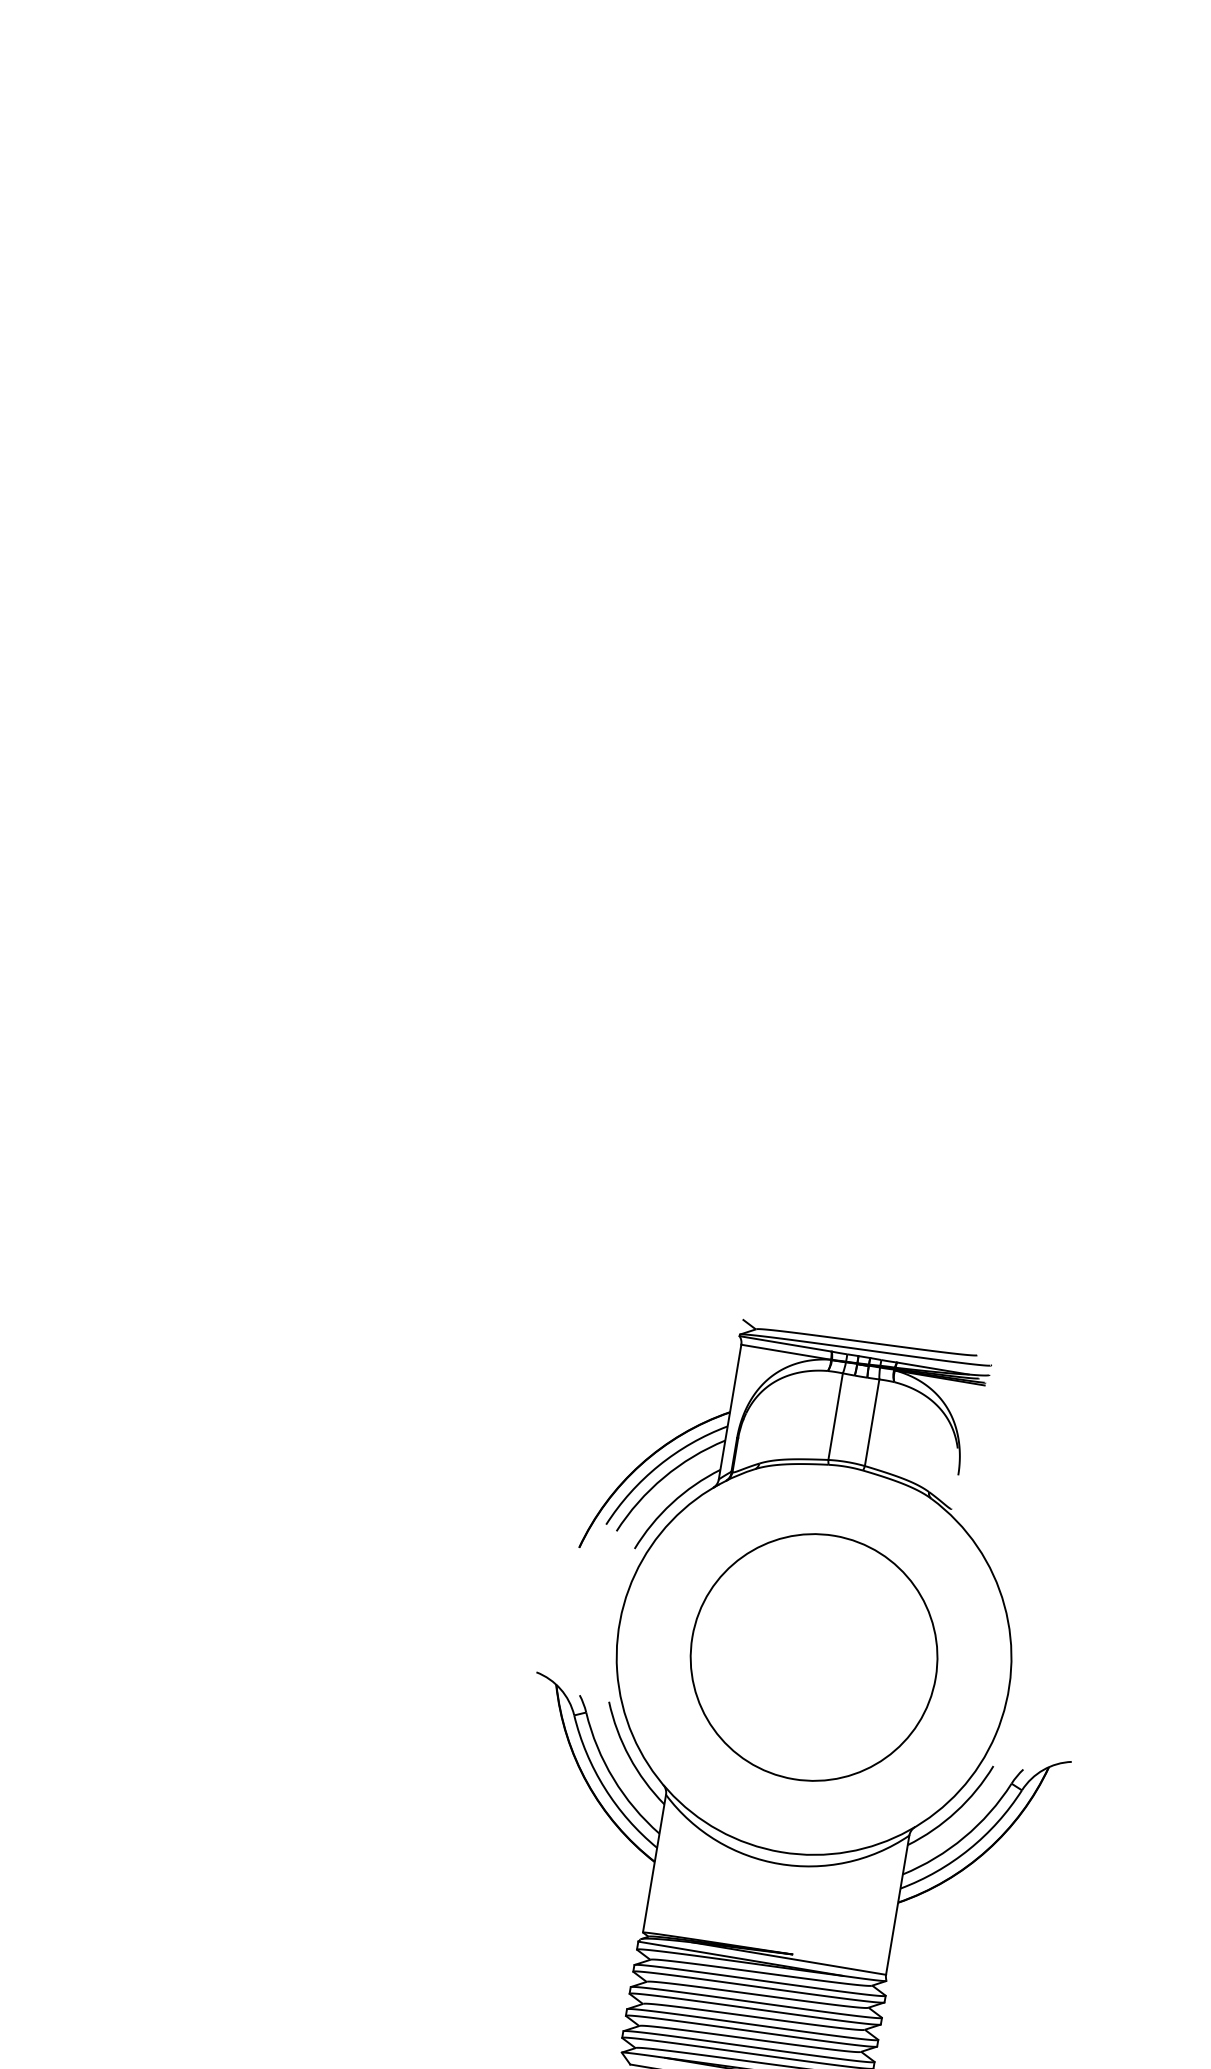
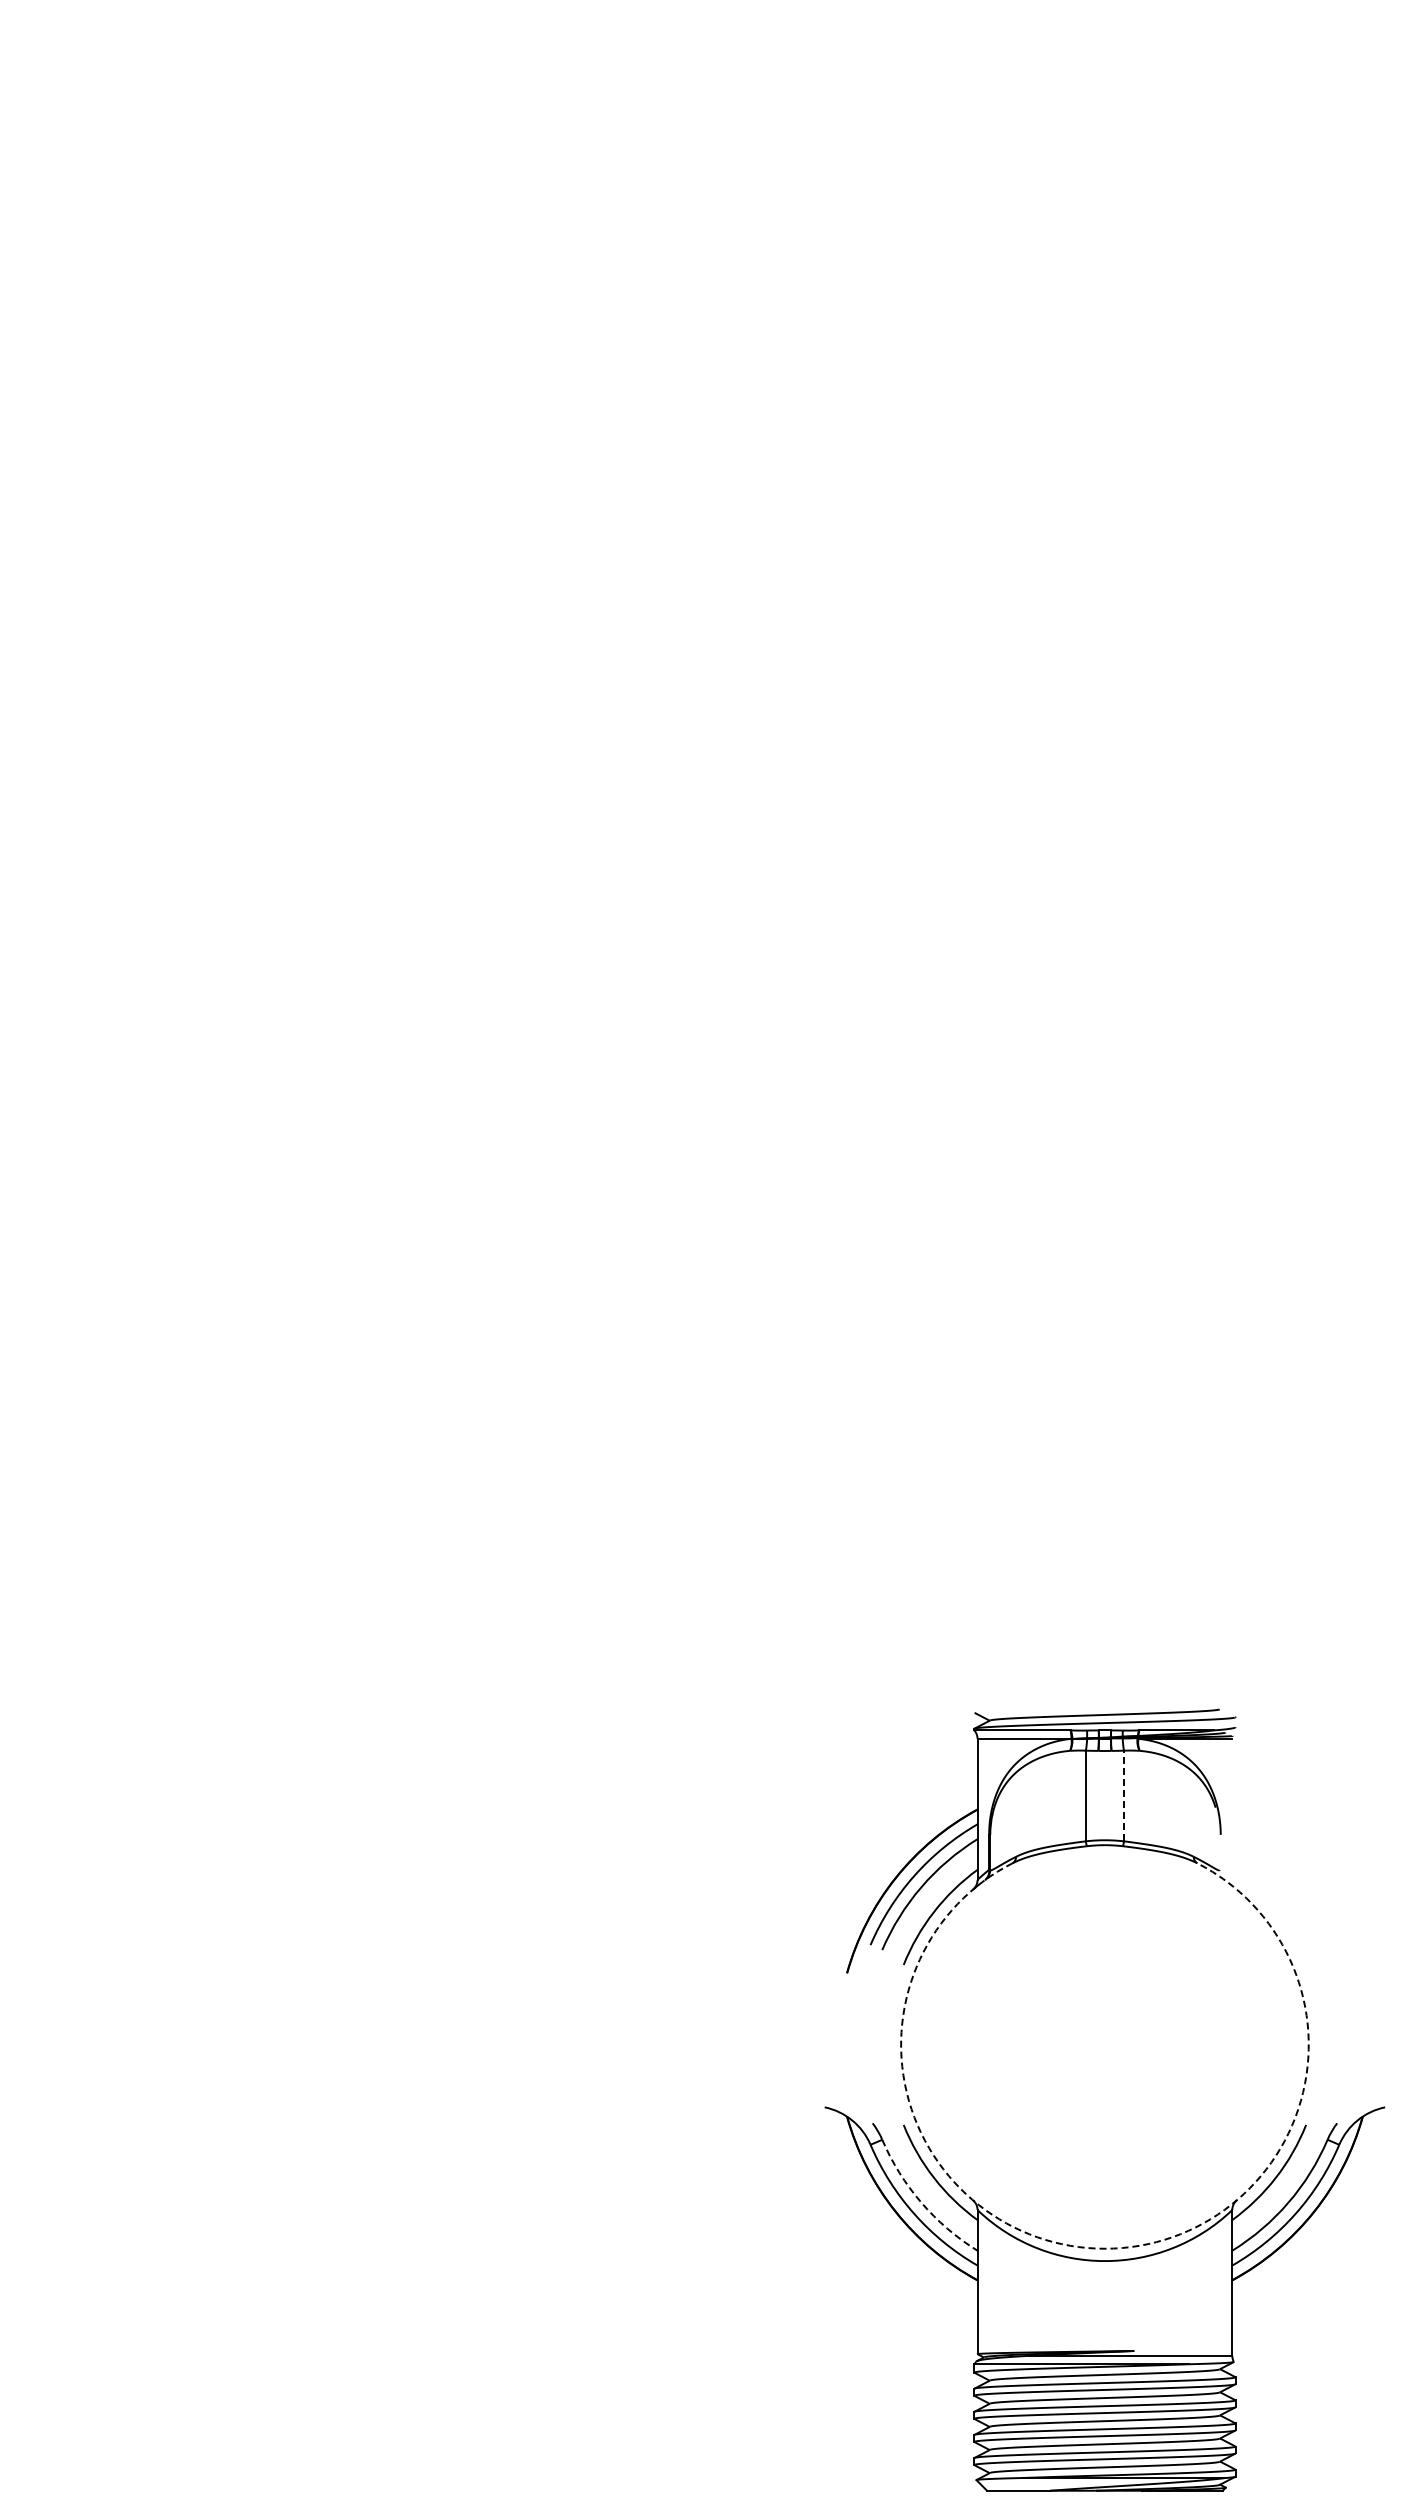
line: (872, 1422) -> (1124, 1795), solid -> dashed
circle: (813, 1657) -> (1104, 2044), removed
arc: (613, 1778) -> (921, 2202), solid -> dashed
arc: (781, 1851) -> (1104, 2248), solid -> dashed

